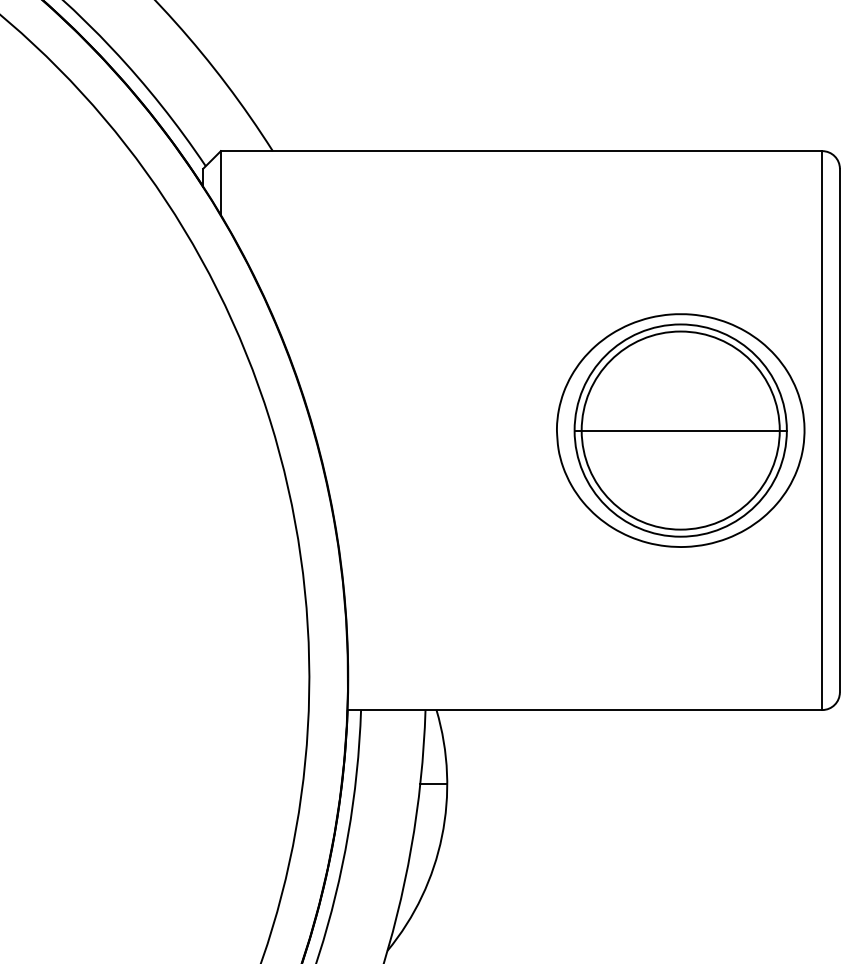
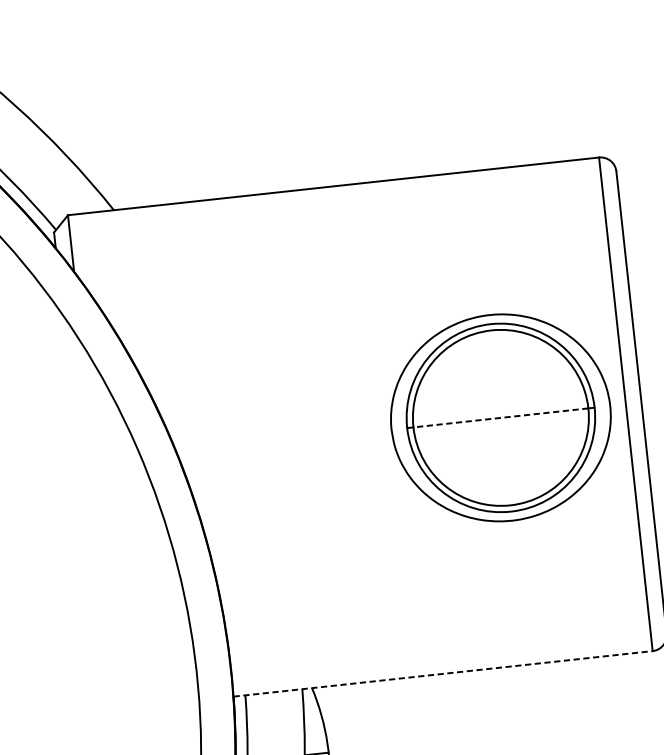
line: (680, 430) -> (500, 417), solid -> dashed
line: (585, 710) -> (443, 674), solid -> dashed

